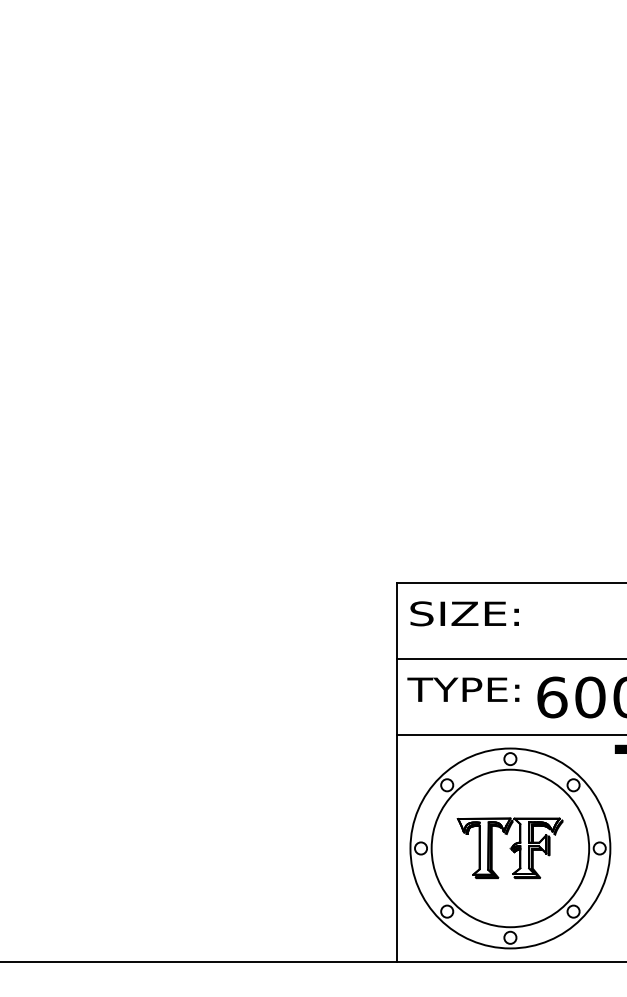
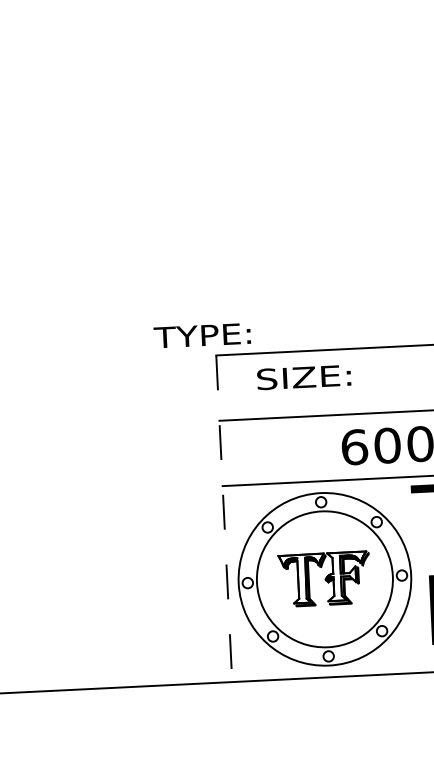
text: (464, 613) -> (303, 377), moved
text: (463, 689) -> (202, 335), moved
line: (397, 773) -> (224, 519), solid -> dashed

